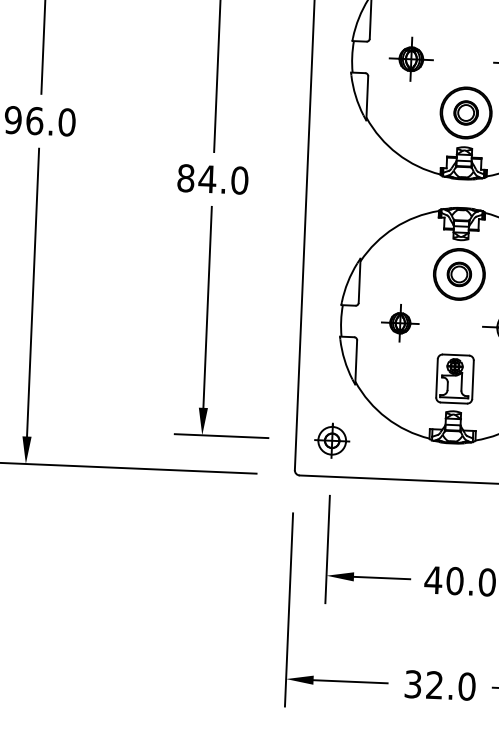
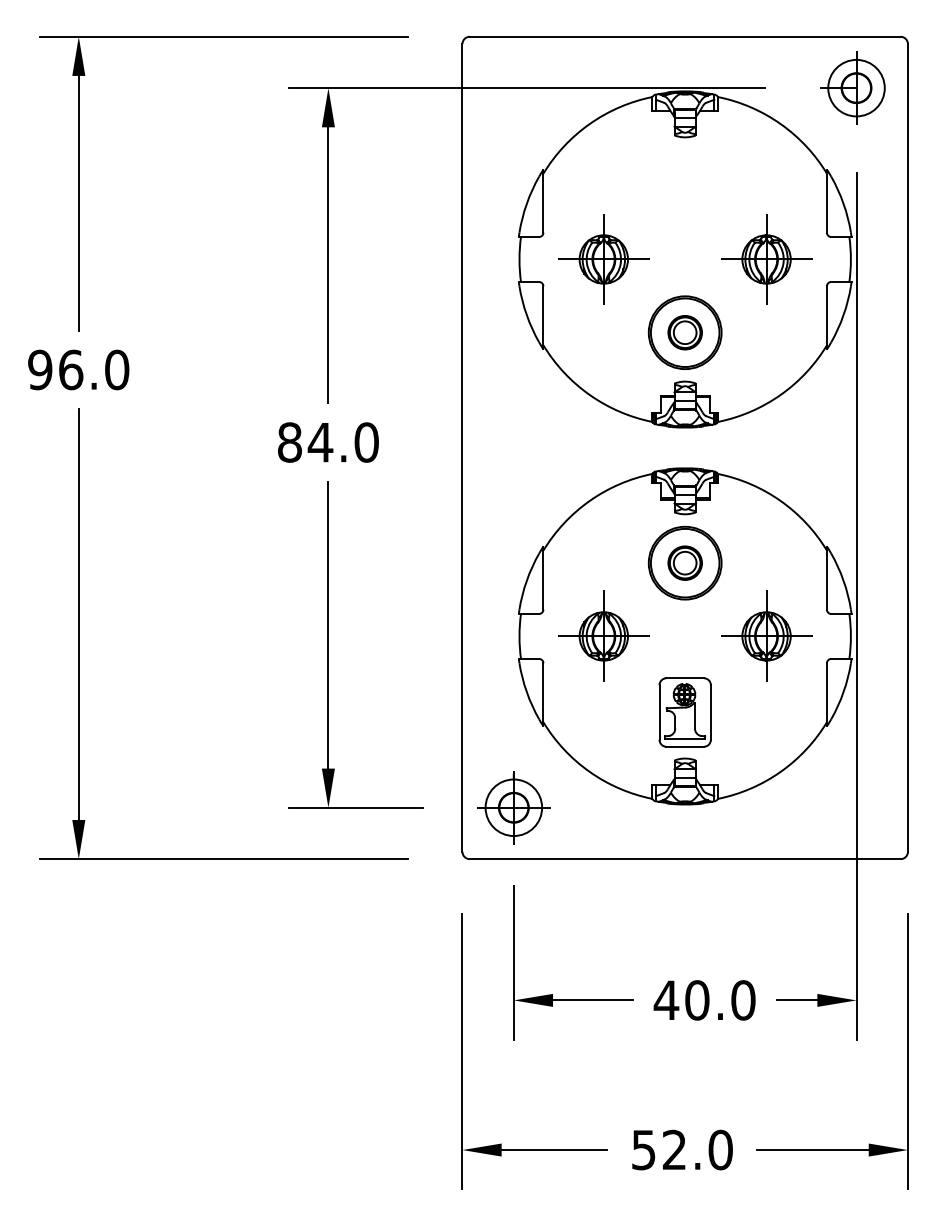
part: (411, 59) -> (603, 259), size x1.43
part: (400, 322) -> (603, 635), size x1.67
part: (331, 440) -> (513, 807), size x1.43
text: (412, 683) -> (643, 1149), 32.0 -> 52.0

